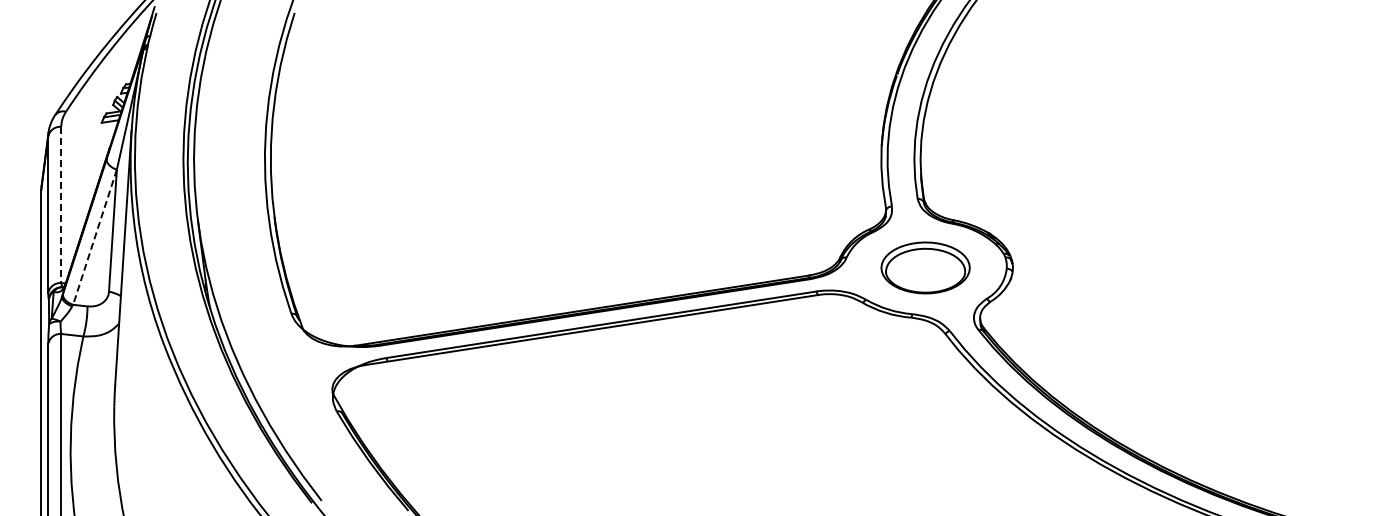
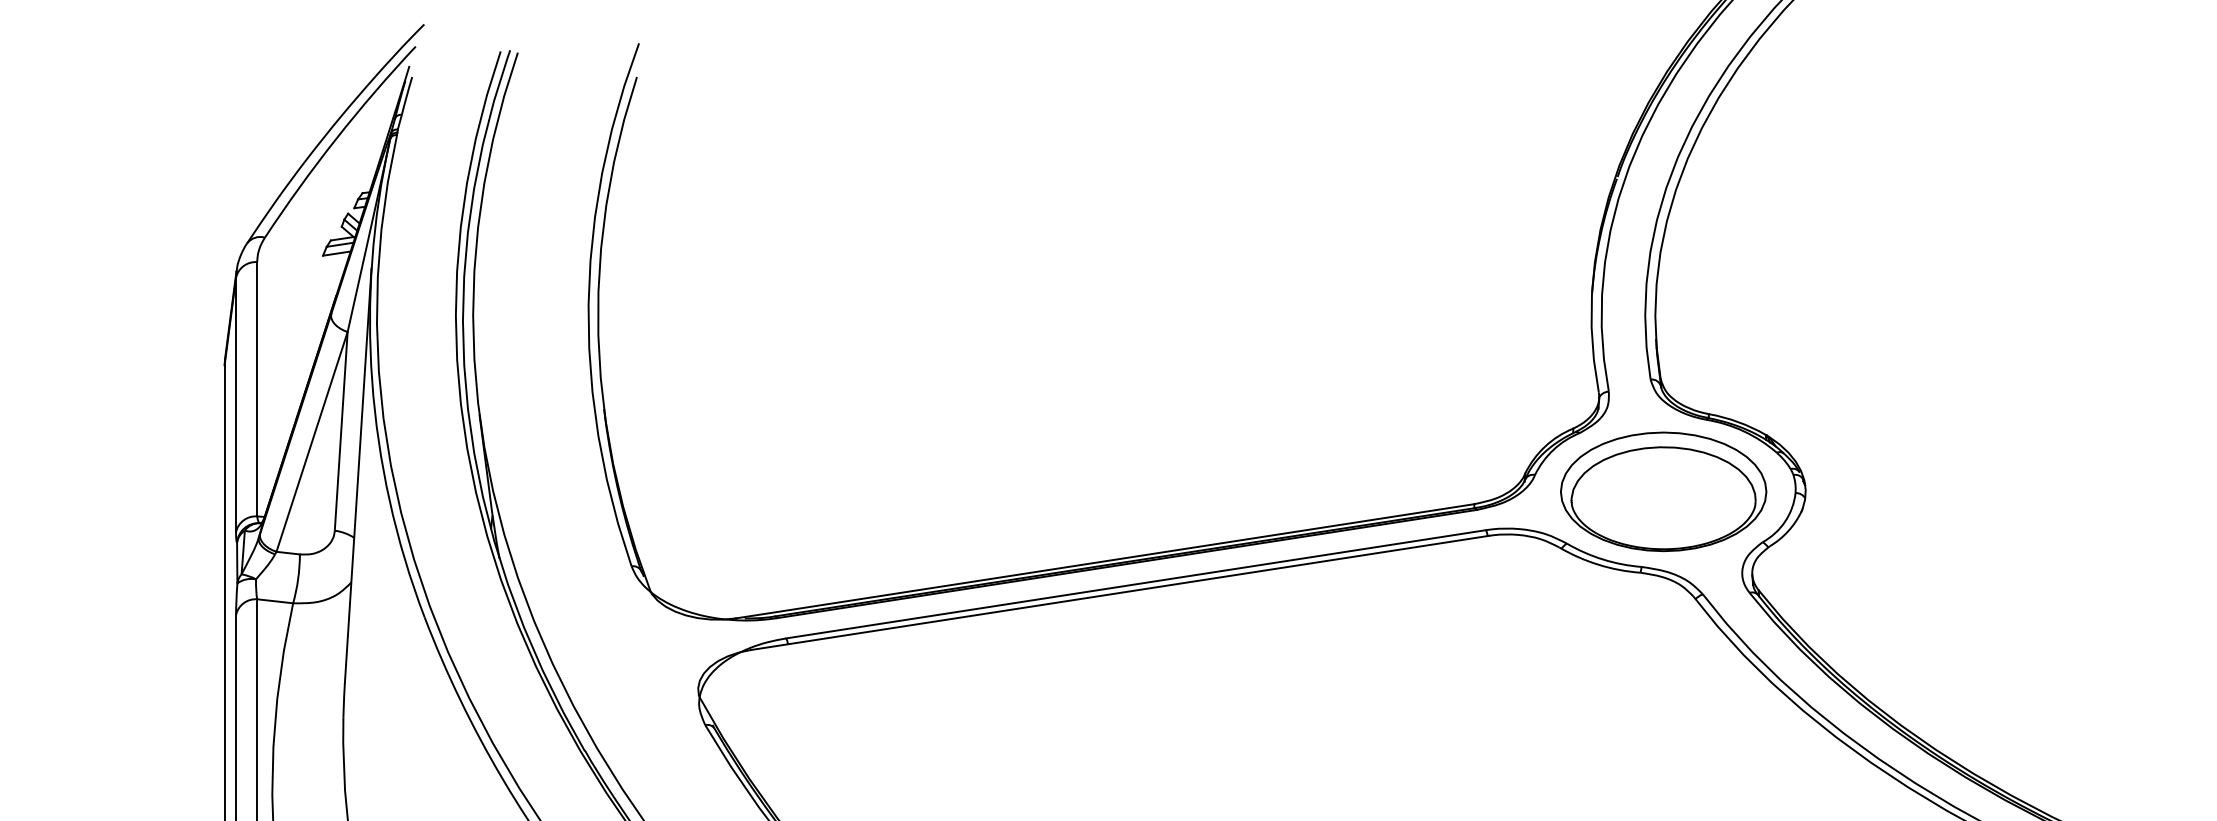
line: (61, 205) -> (257, 390), dashed -> solid
line: (95, 237) -> (312, 442), dashed -> solid
part: (925, 267) -> (1663, 491), size x1.43

